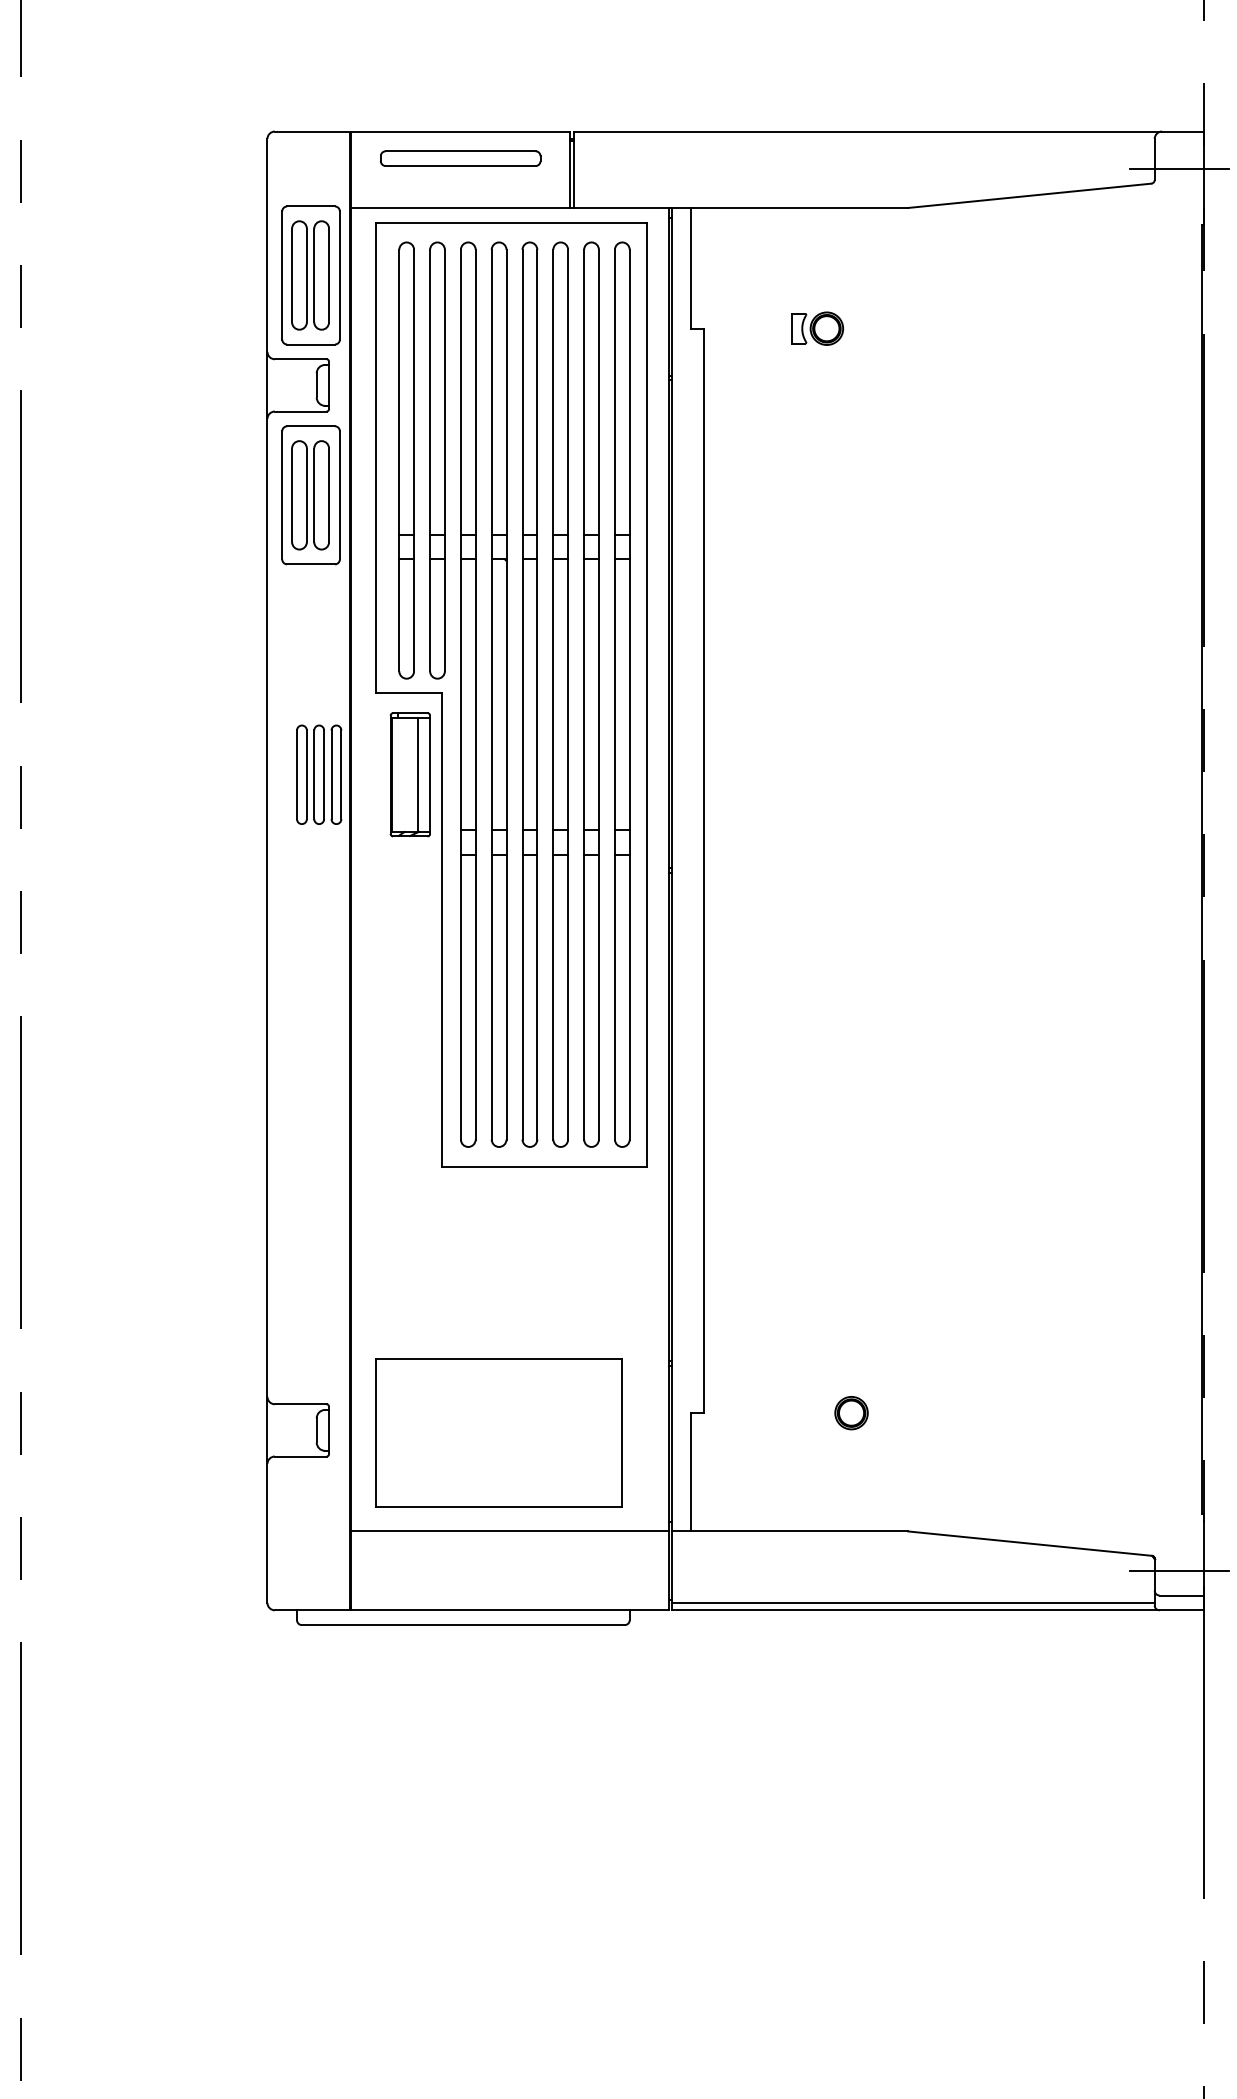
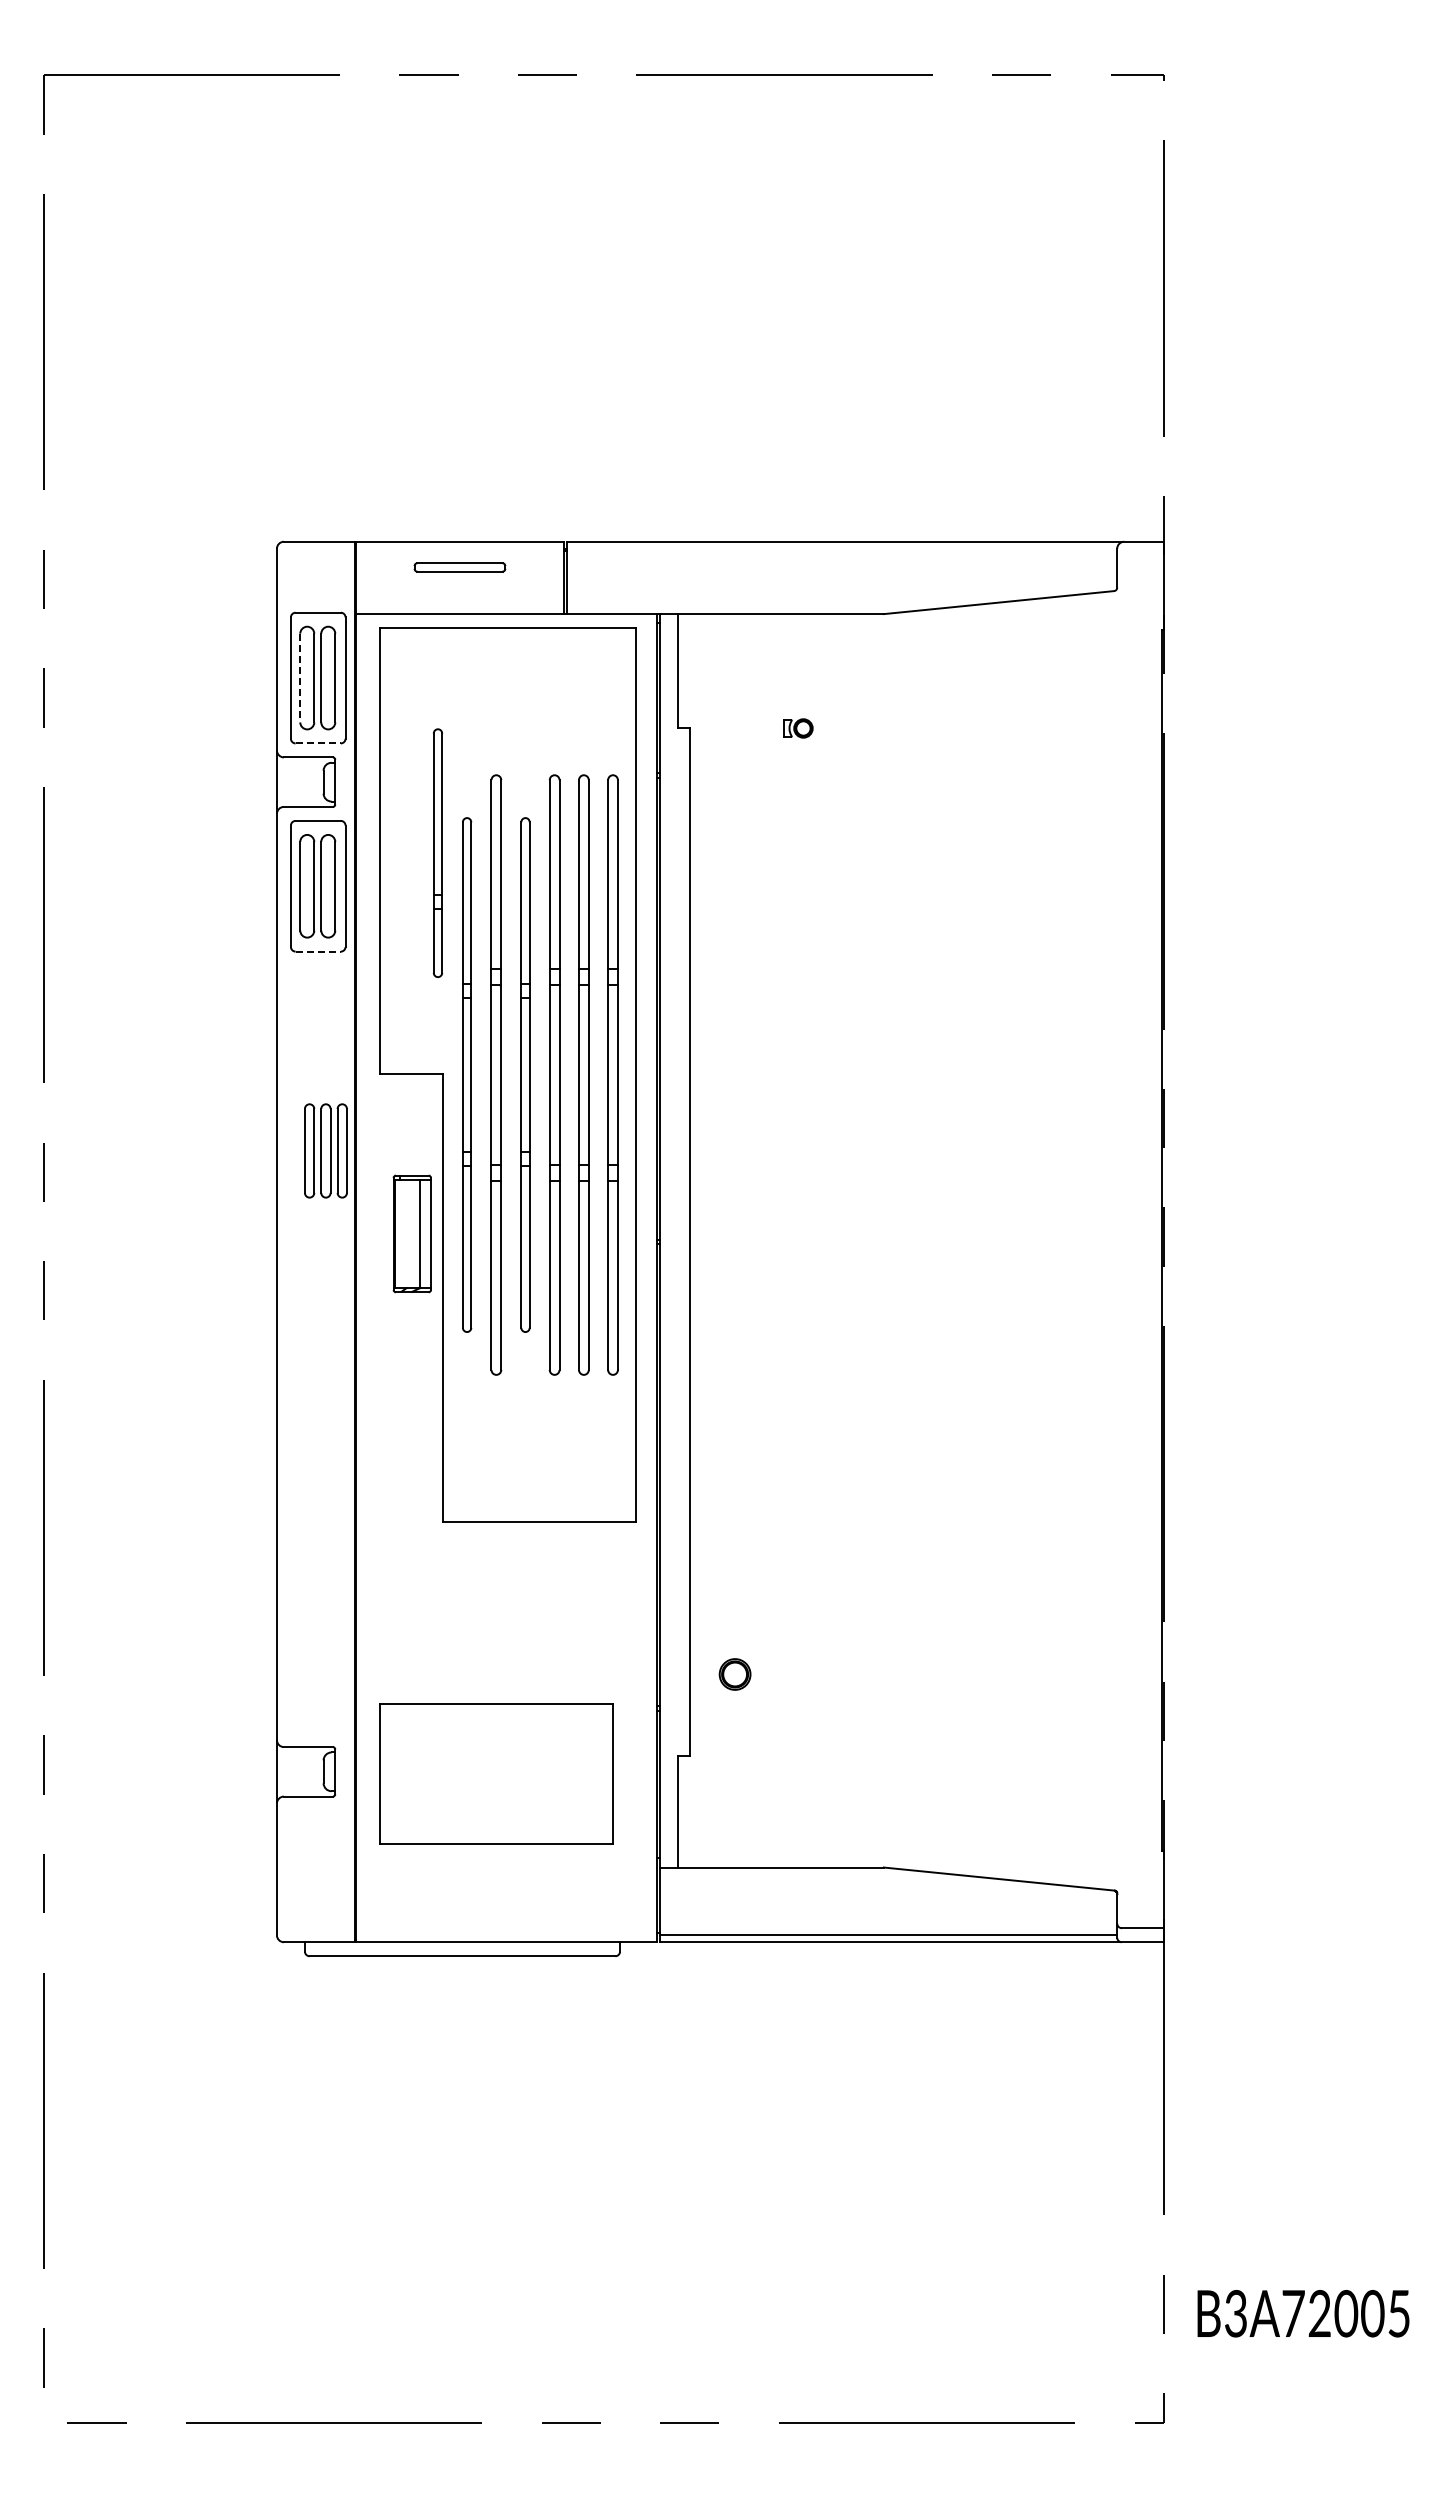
part: (460, 158) -> (459, 567), size x0.6
line: (1179, 168) -> (1140, 576), removed
line: (292, 275) -> (300, 678), solid -> dashed
part: (818, 328) -> (798, 728), size x0.6
line: (311, 344) -> (318, 743), solid -> dashed
part: (406, 459) -> (408, 852), removed
part: (436, 459) -> (437, 852), size x0.6
line: (311, 564) -> (318, 951), solid -> dashed
part: (467, 694) -> (466, 1074), size x0.6
part: (499, 694) -> (496, 1074), size x0.7
part: (529, 694) -> (525, 1074), size x0.6
part: (560, 694) -> (554, 1074), size x0.7
part: (591, 694) -> (583, 1074), size x0.7
part: (621, 694) -> (612, 1074), size x0.7
part: (409, 774) -> (411, 1233), moved
part: (850, 1413) -> (734, 1674), moved
line: (509, 1531) -> (506, 1867), removed
line: (1179, 1570) -> (1140, 1904), removed

